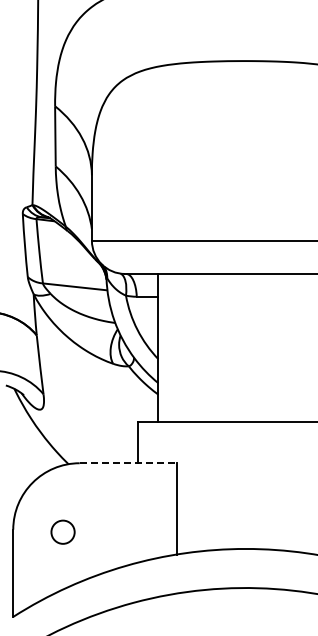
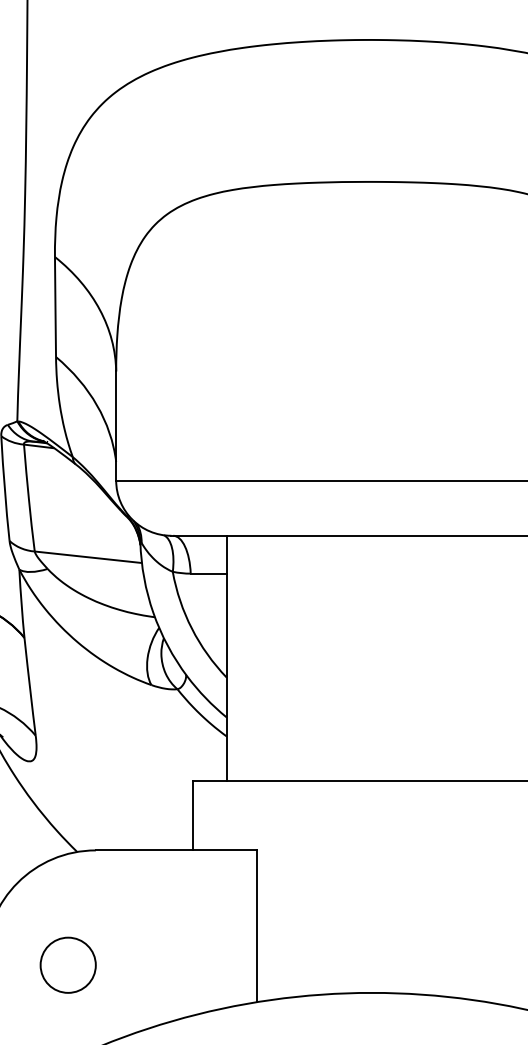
line: (128, 463) -> (176, 850), dashed -> solid
circle: (62, 531) -> (67, 963), size x1.43

